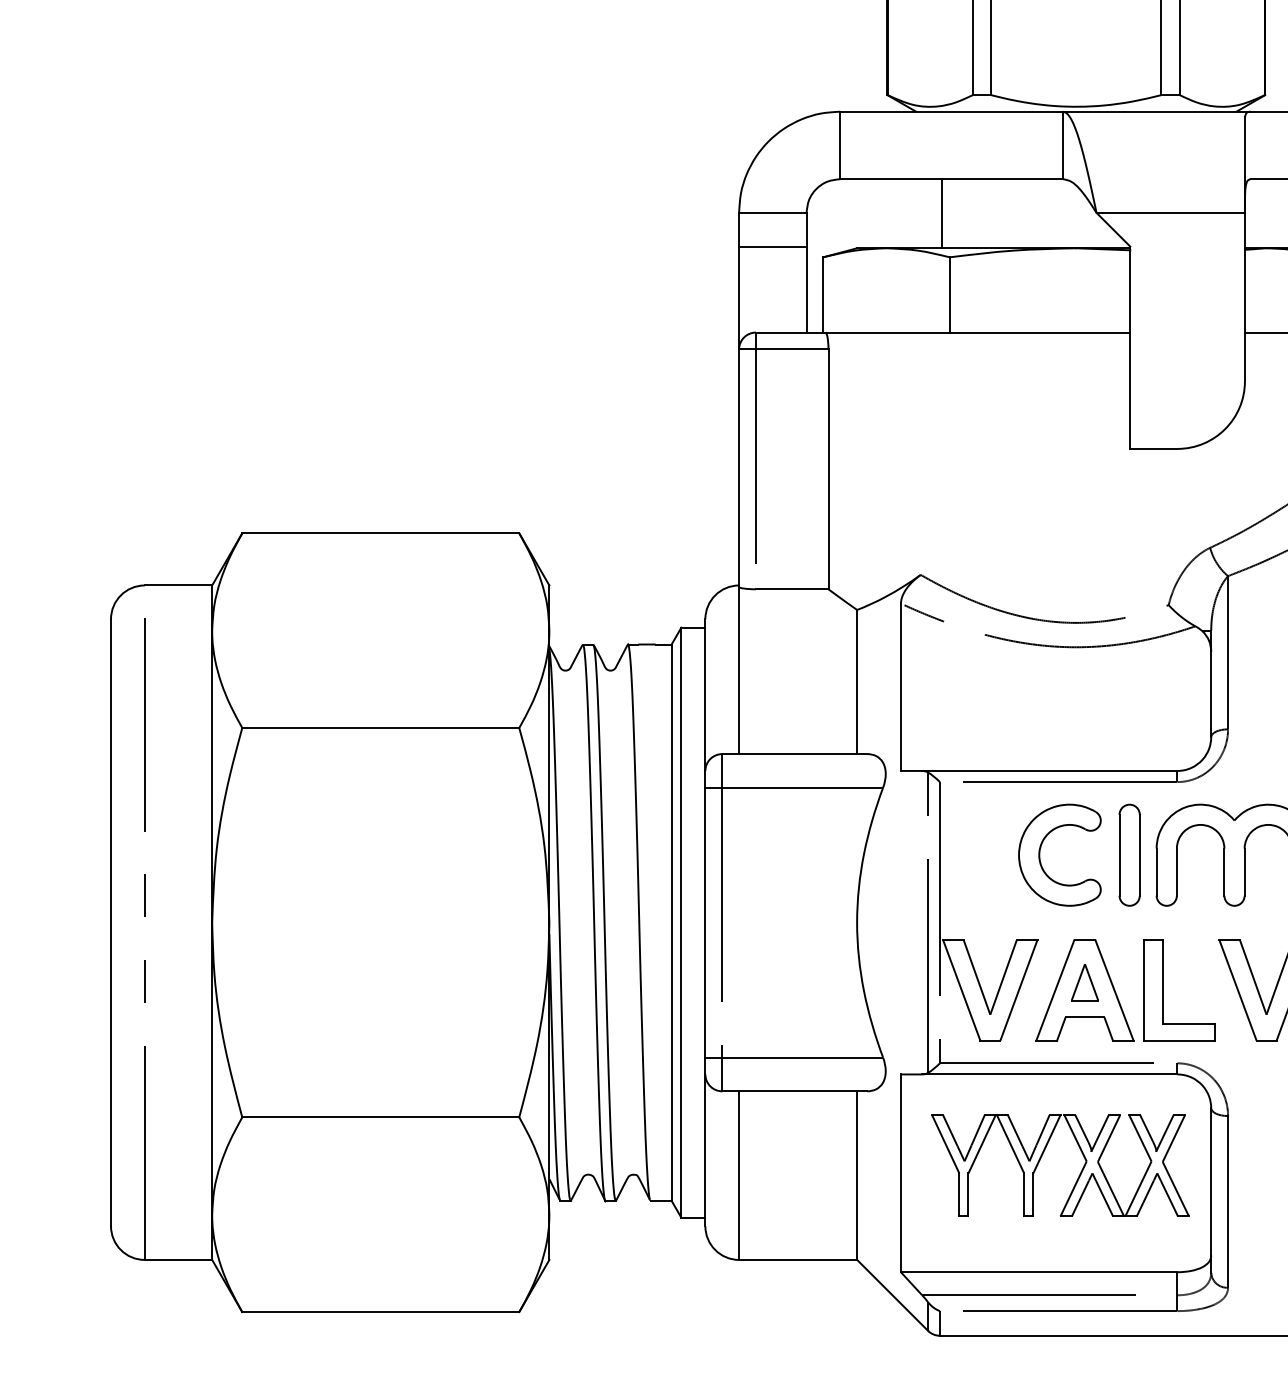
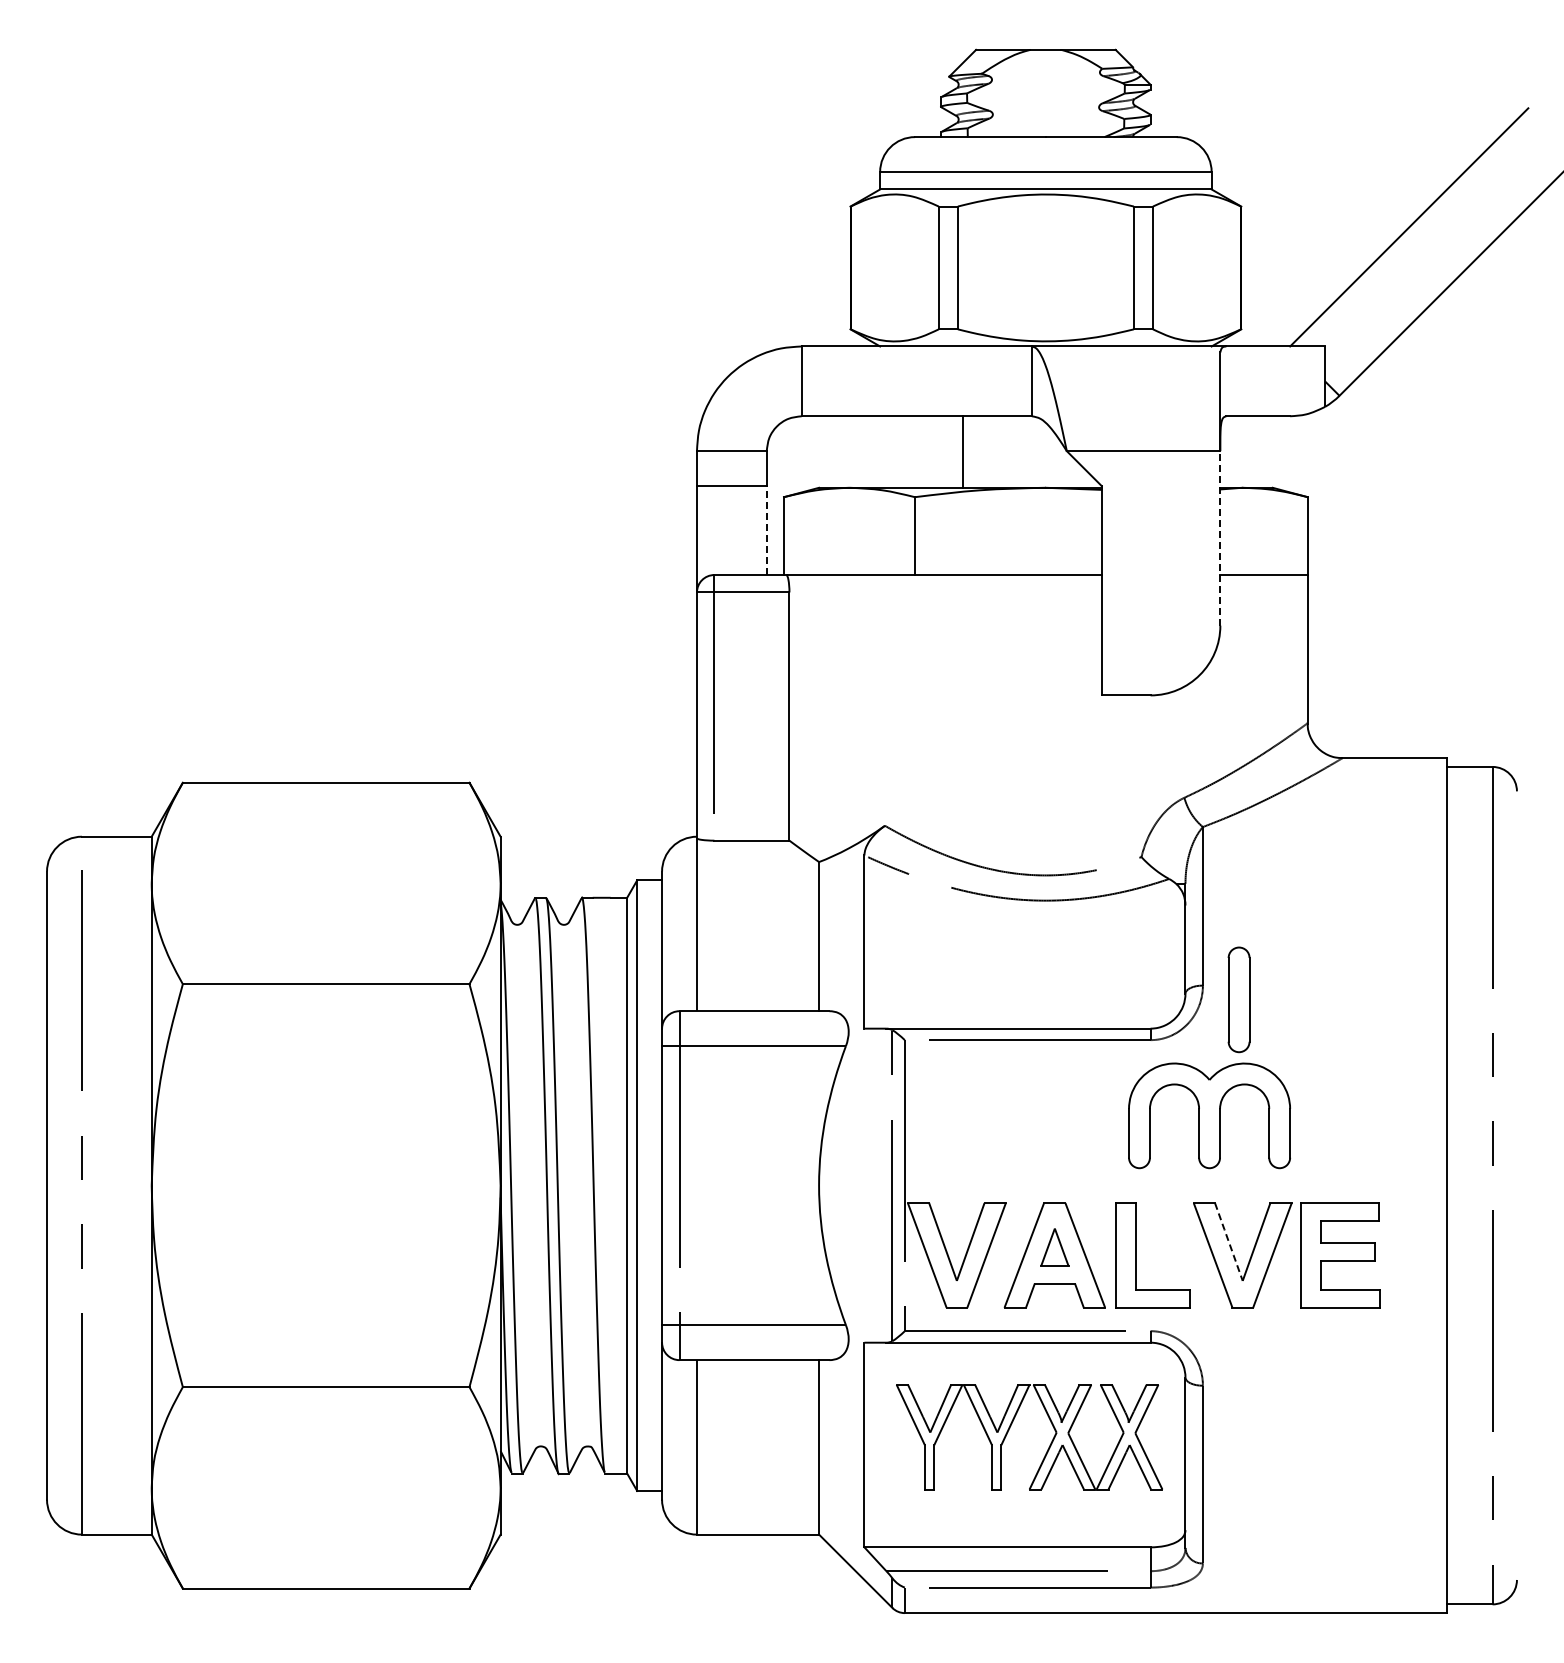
line: (942, 213) -> (963, 451), moved
line: (806, 289) -> (766, 530), solid -> dashed
line: (1245, 296) -> (1220, 537), solid -> dashed
part: (1041, 849) -> (1009, 1109), removed
part: (1129, 854) -> (1238, 999), moved
line: (1252, 977) -> (1228, 1242), solid -> dashed

